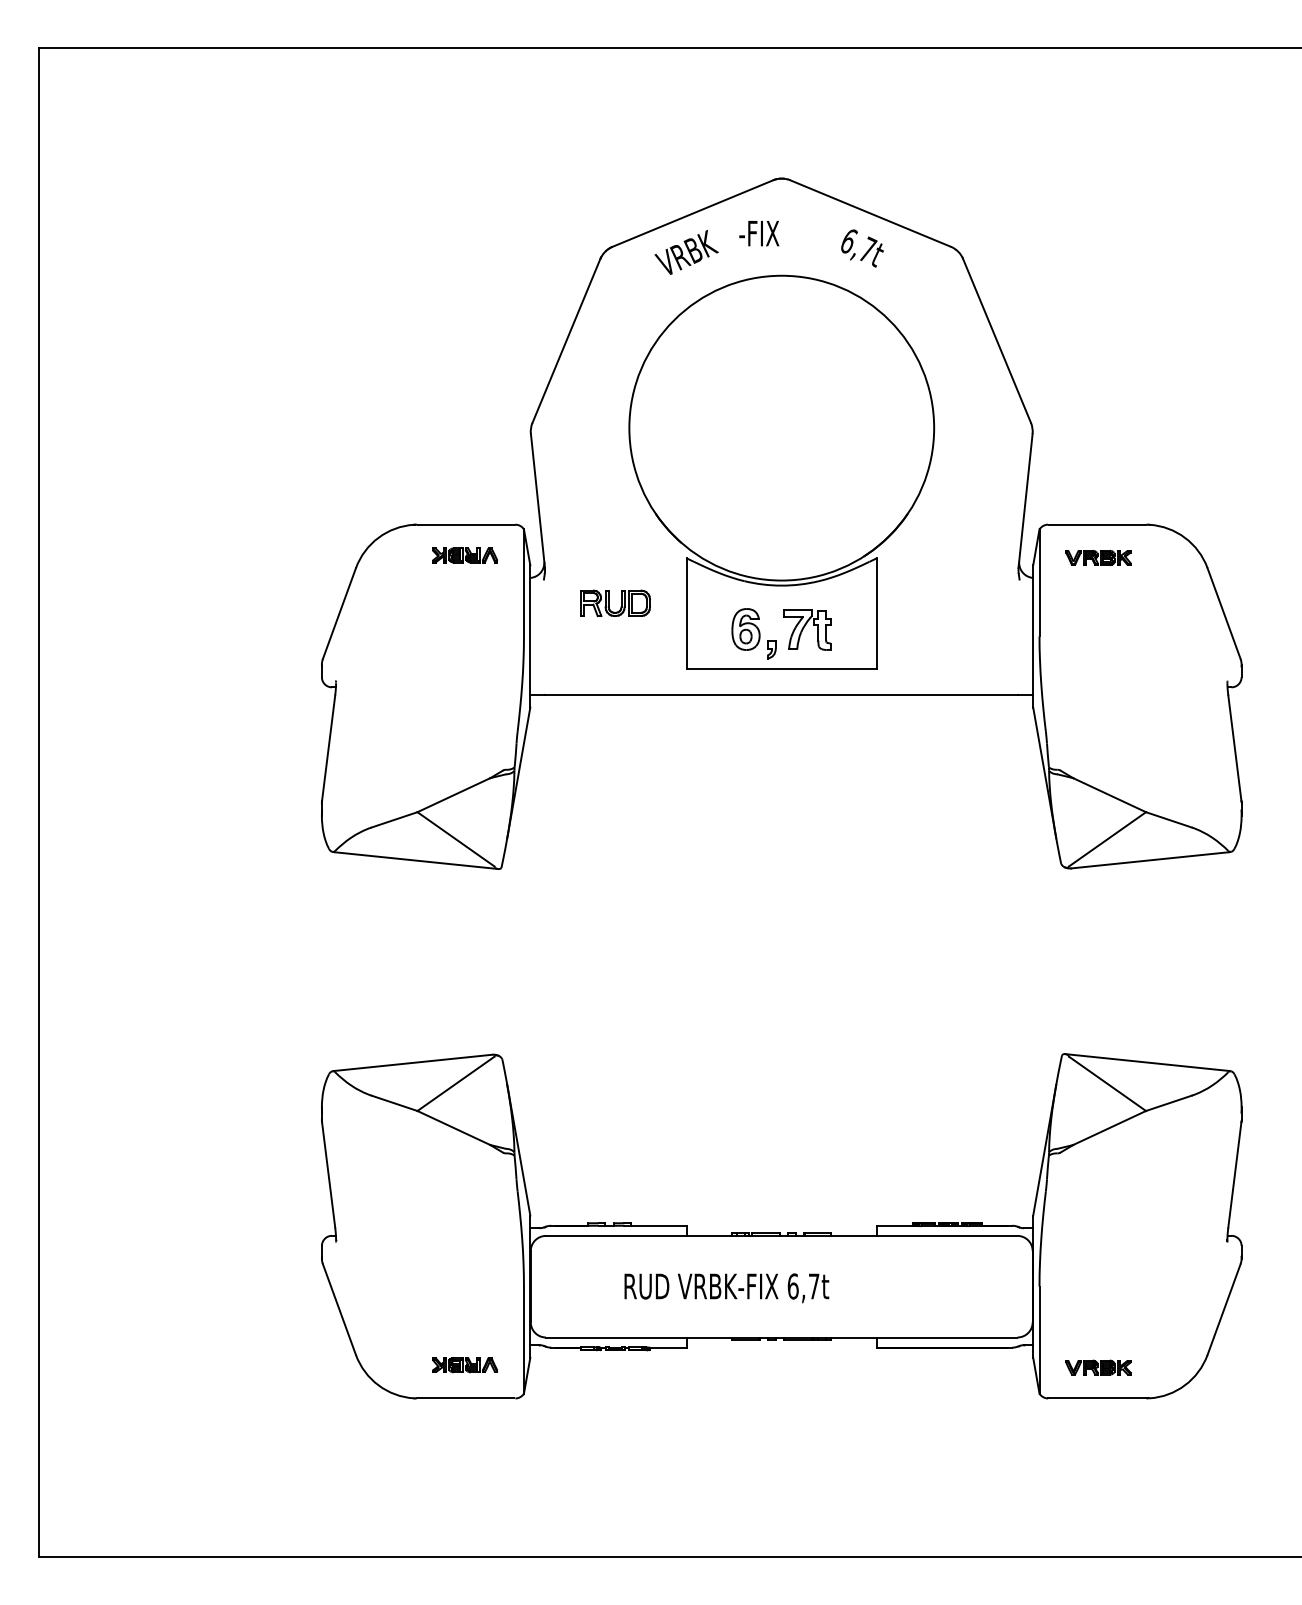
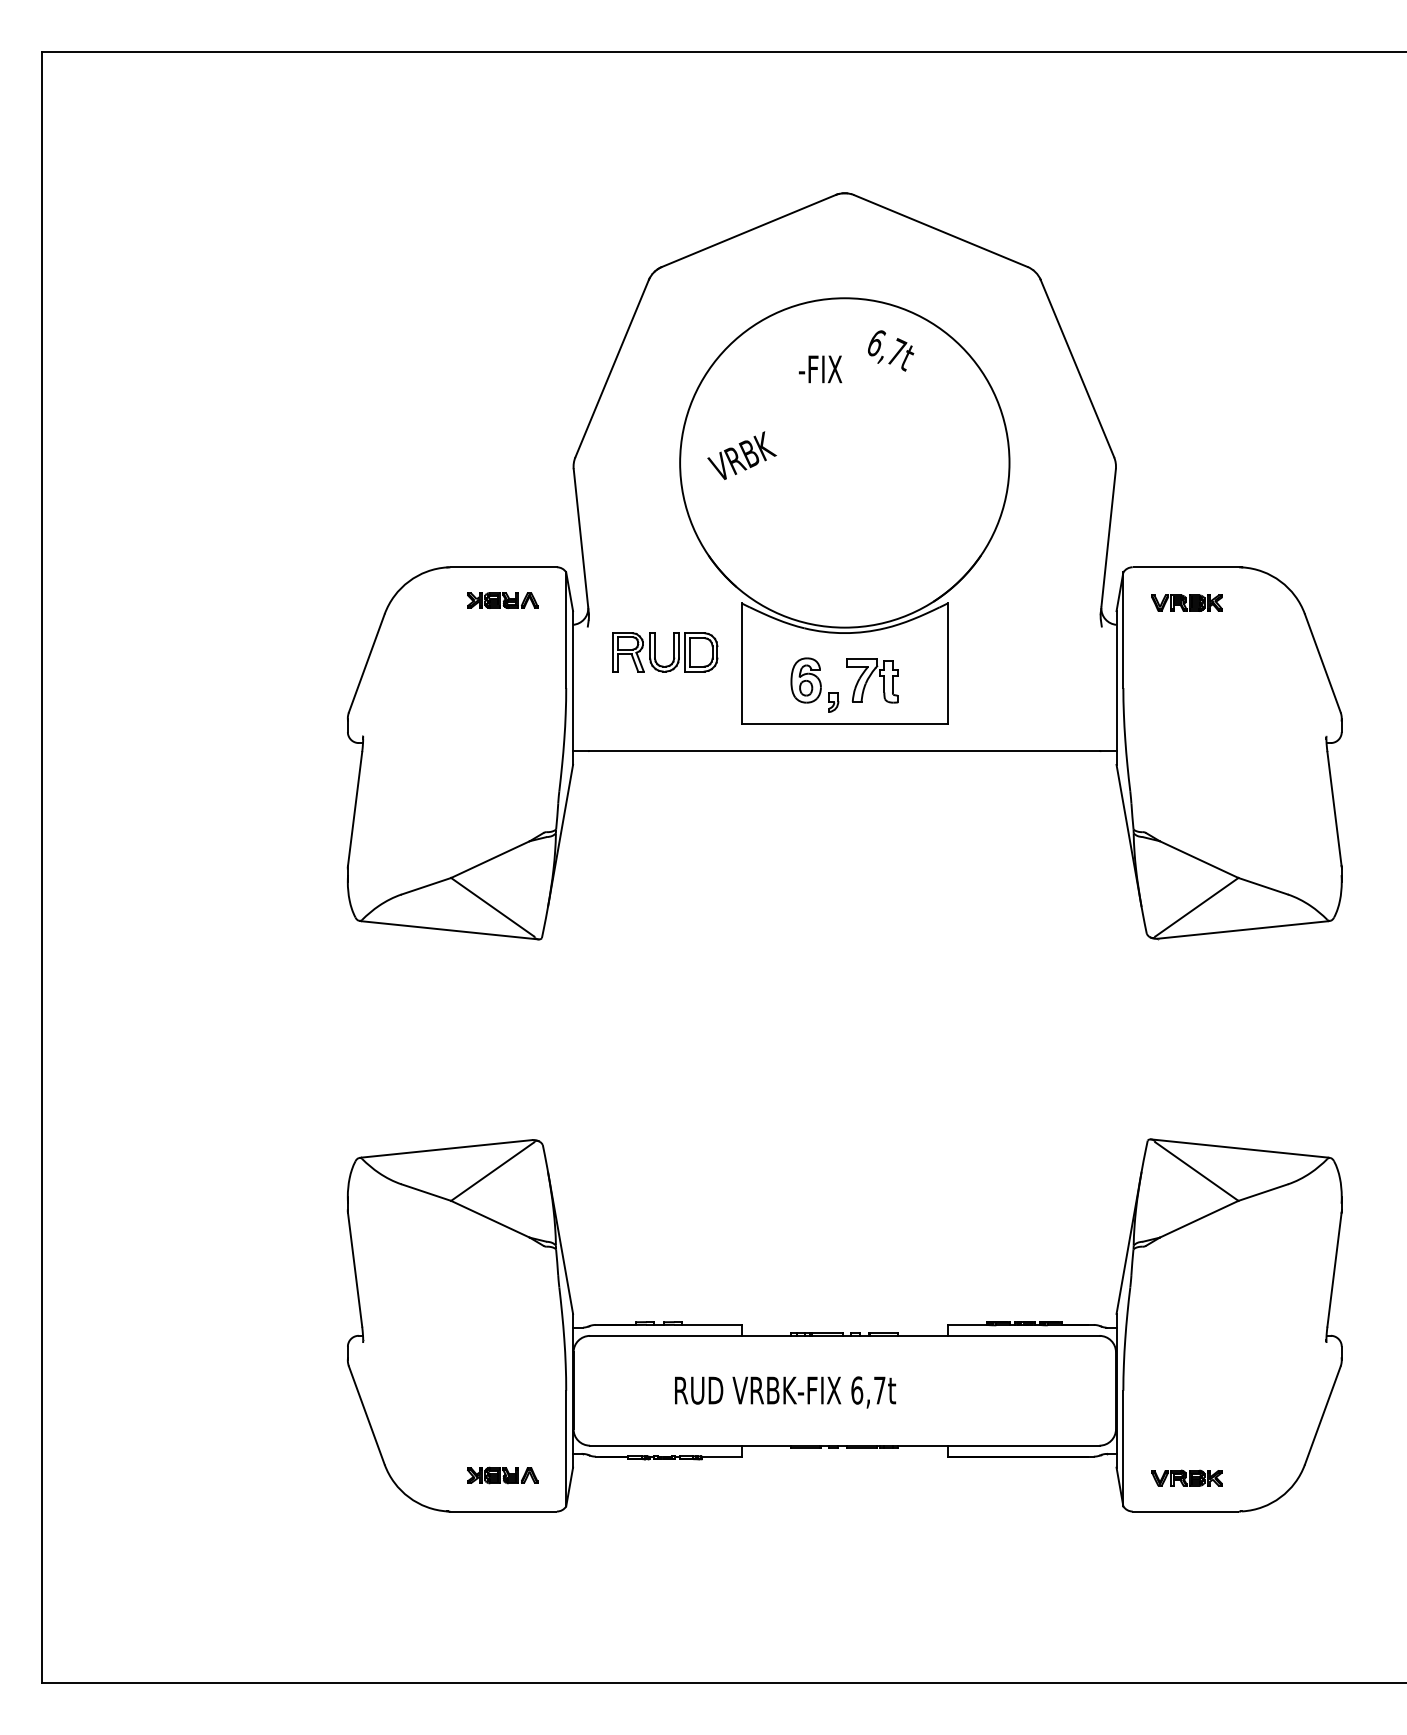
text: (759, 233) -> (820, 369), moved
text: (862, 248) -> (891, 350), moved
text: (686, 252) -> (741, 455), moved
part: (615, 602) -> (665, 651), size x1.4

